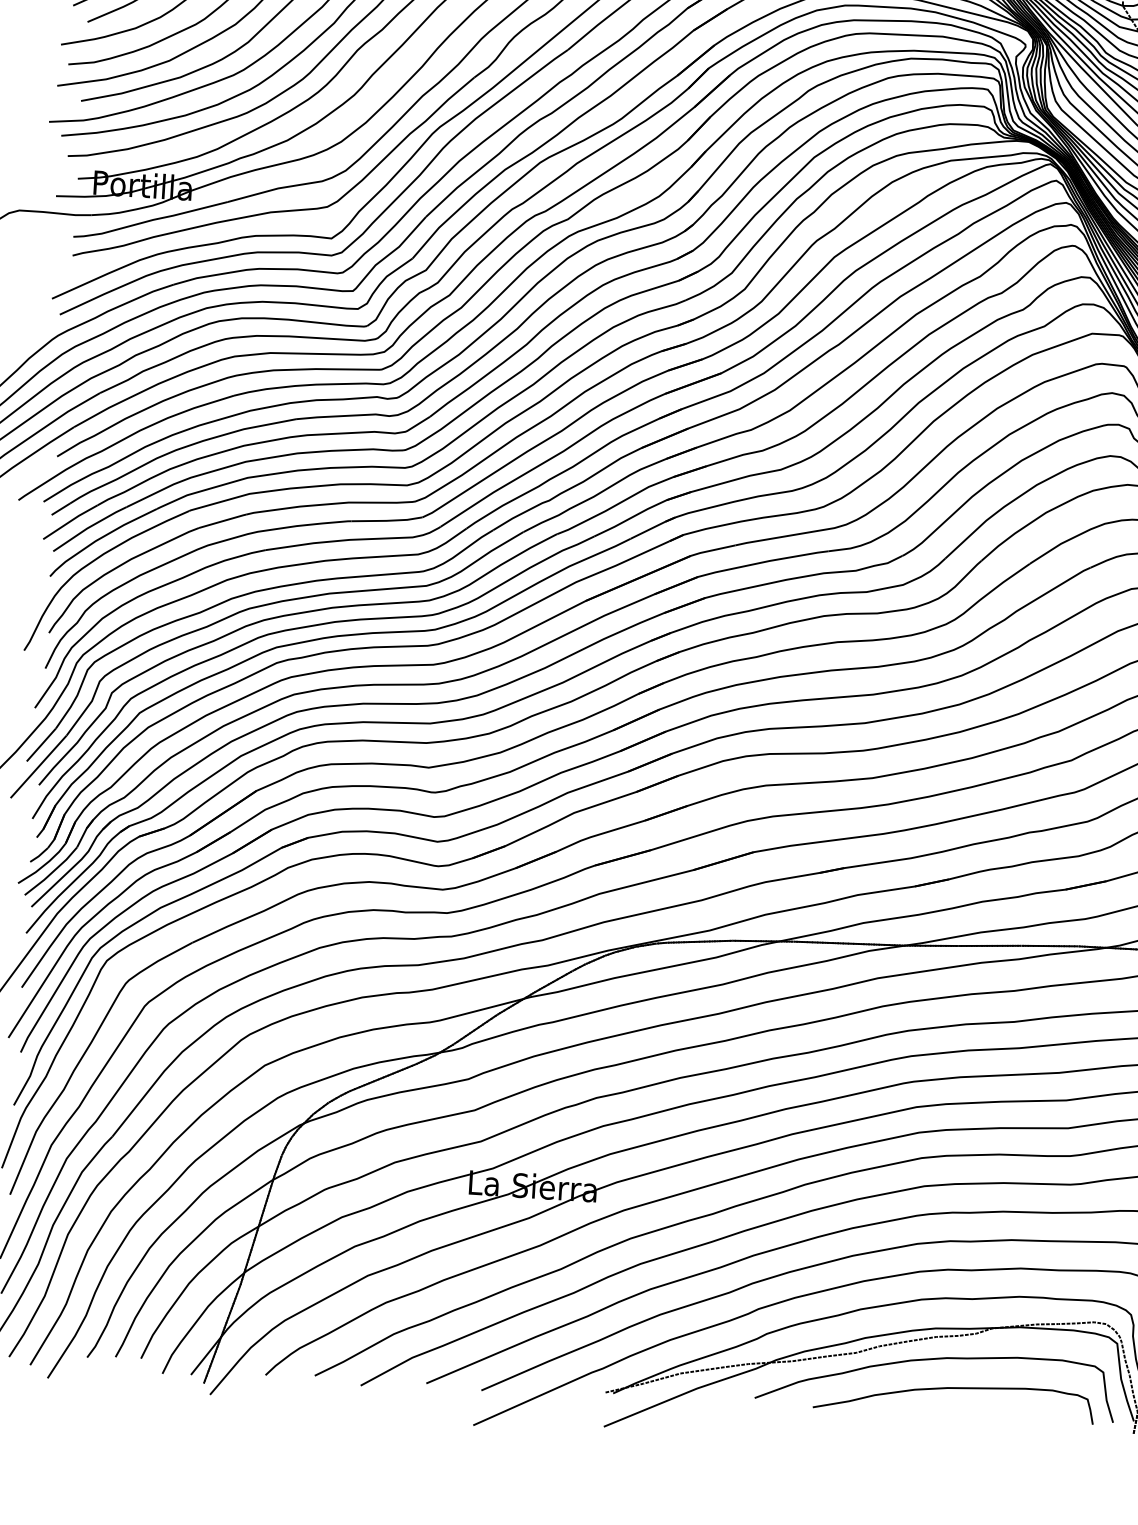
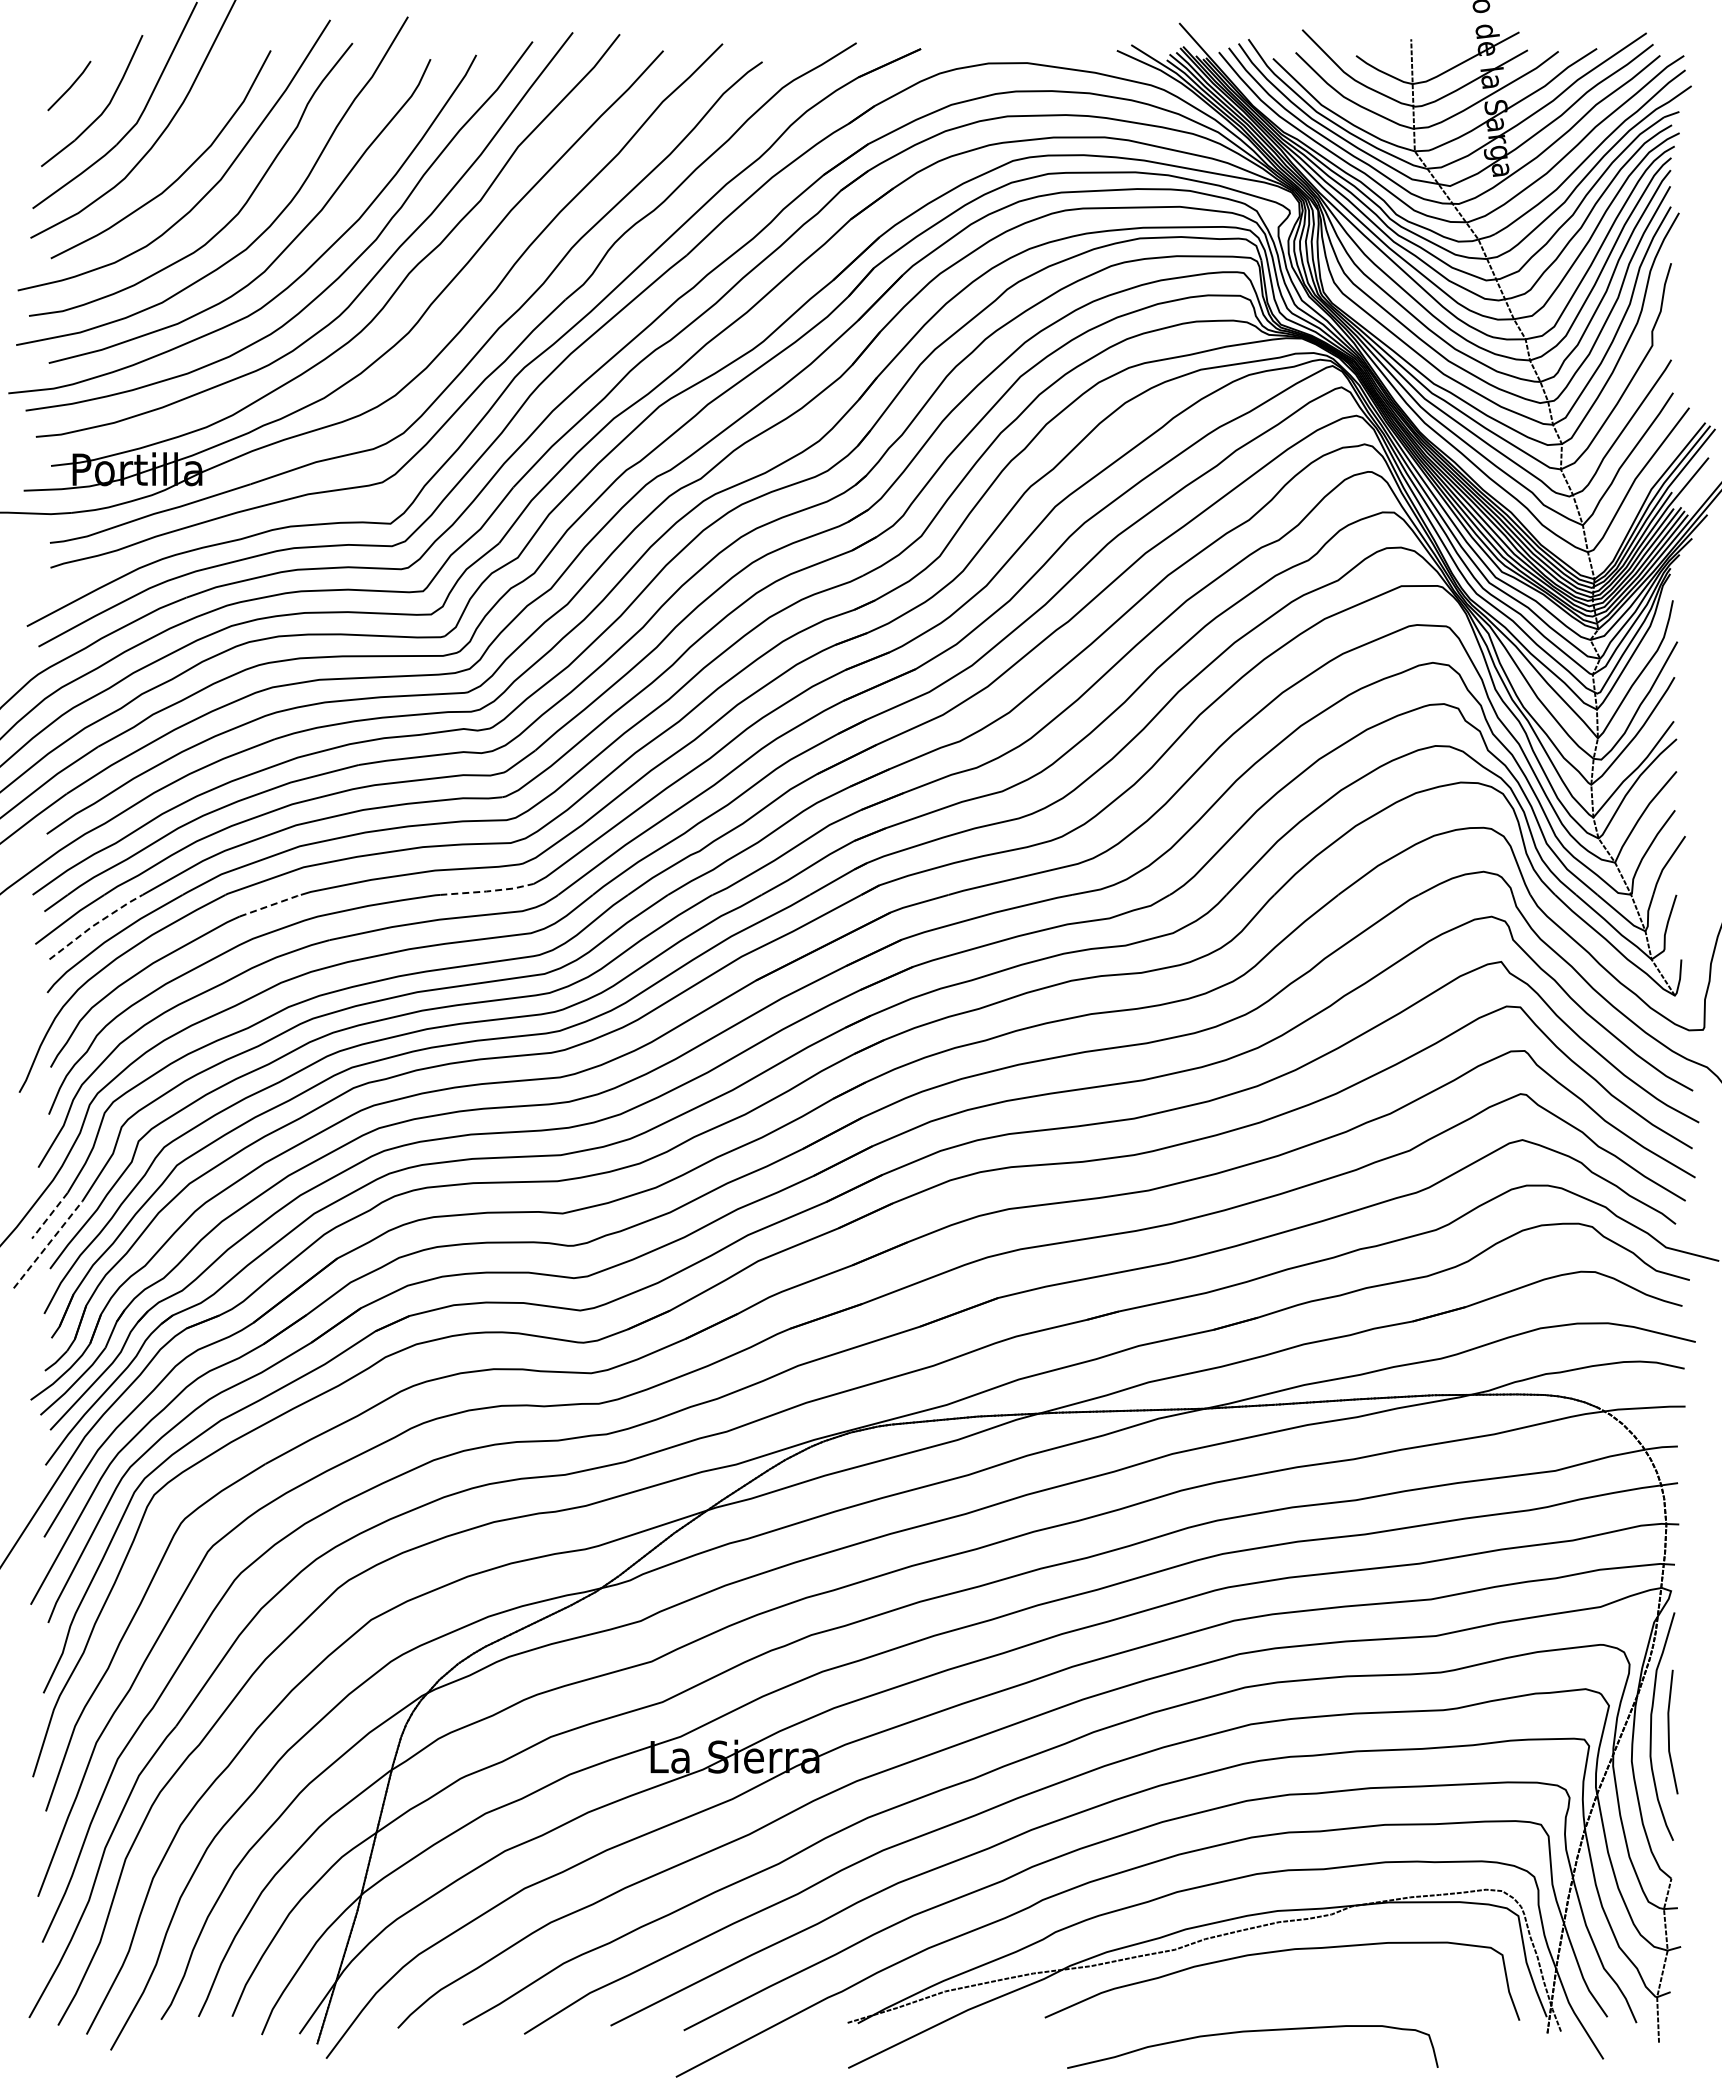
line: (387, 520) -> (487, 891), solid -> dashed
line: (223, 521) -> (271, 905), solid -> dashed
line: (88, 527) -> (94, 924), solid -> dashed
line: (41, 745) -> (49, 1216), solid -> dashed
line: (38, 766) -> (48, 1244), solid -> dashed
curve: (952, 1389) -> (1250, 2032), moved

